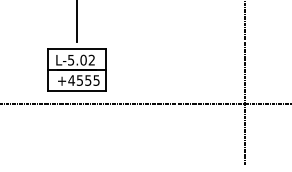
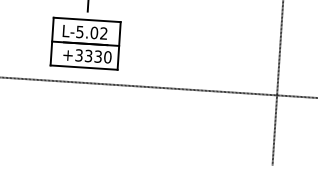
text: (83, 80) -> (92, 56), +4555 -> +3330

